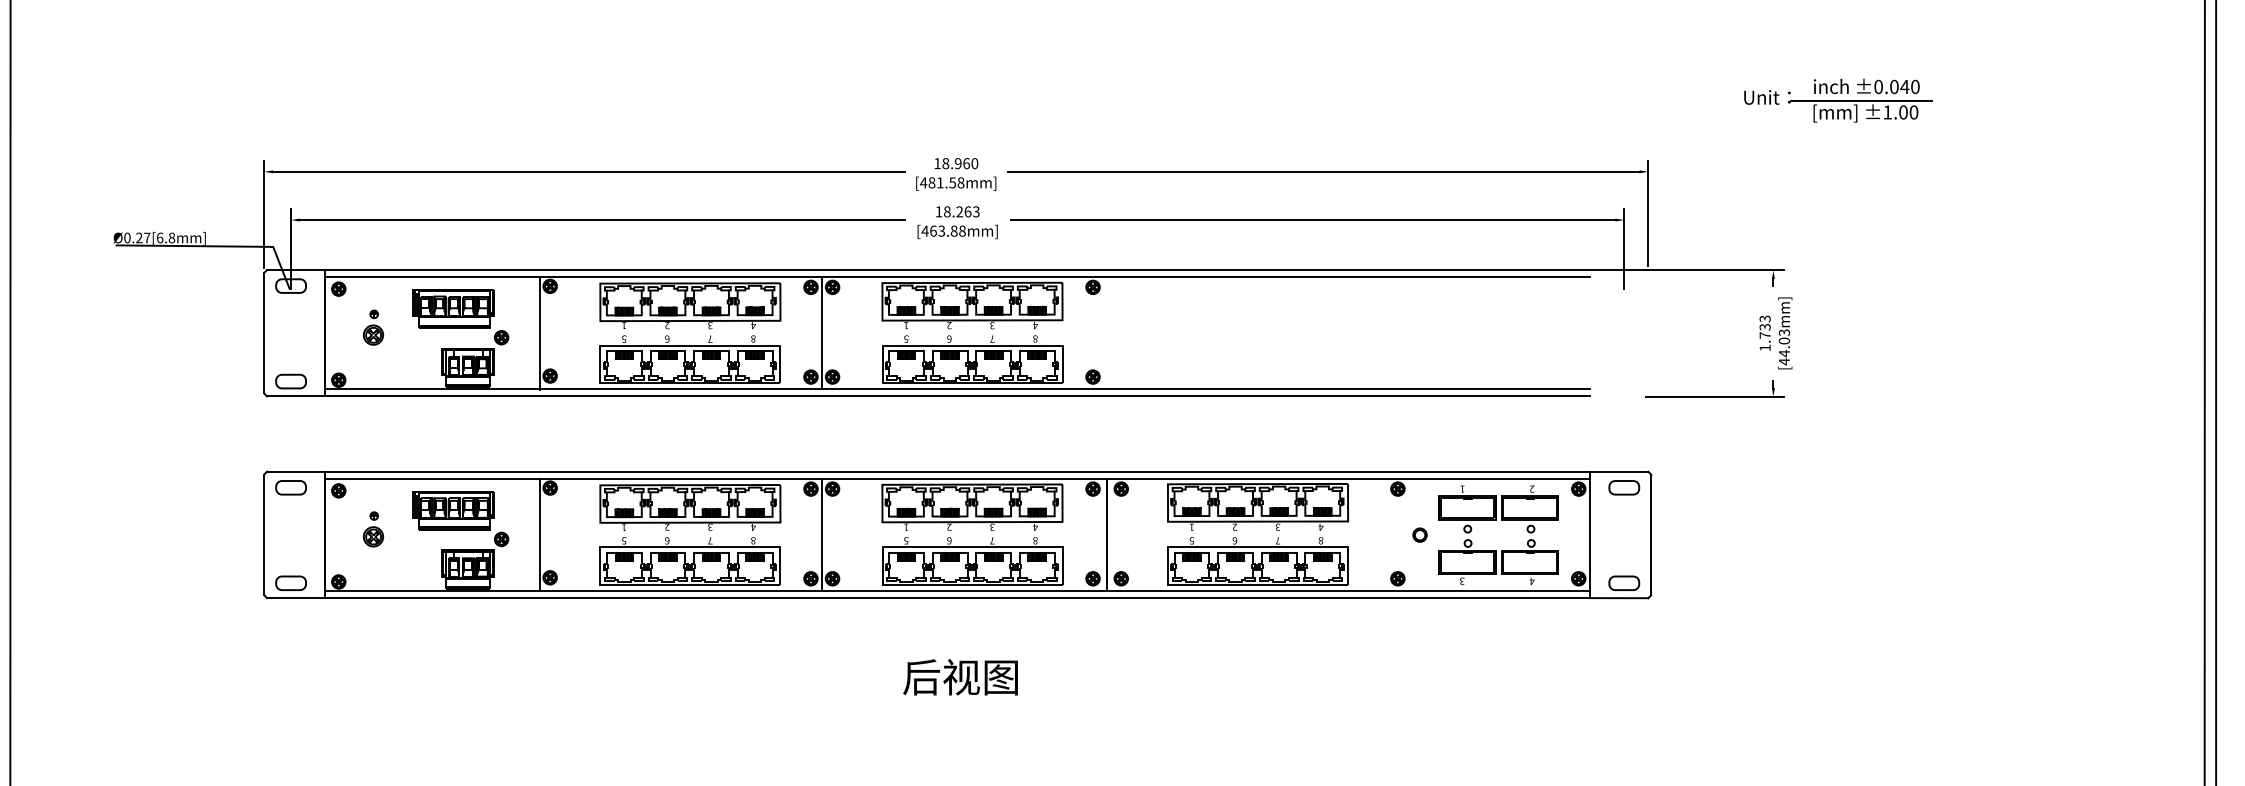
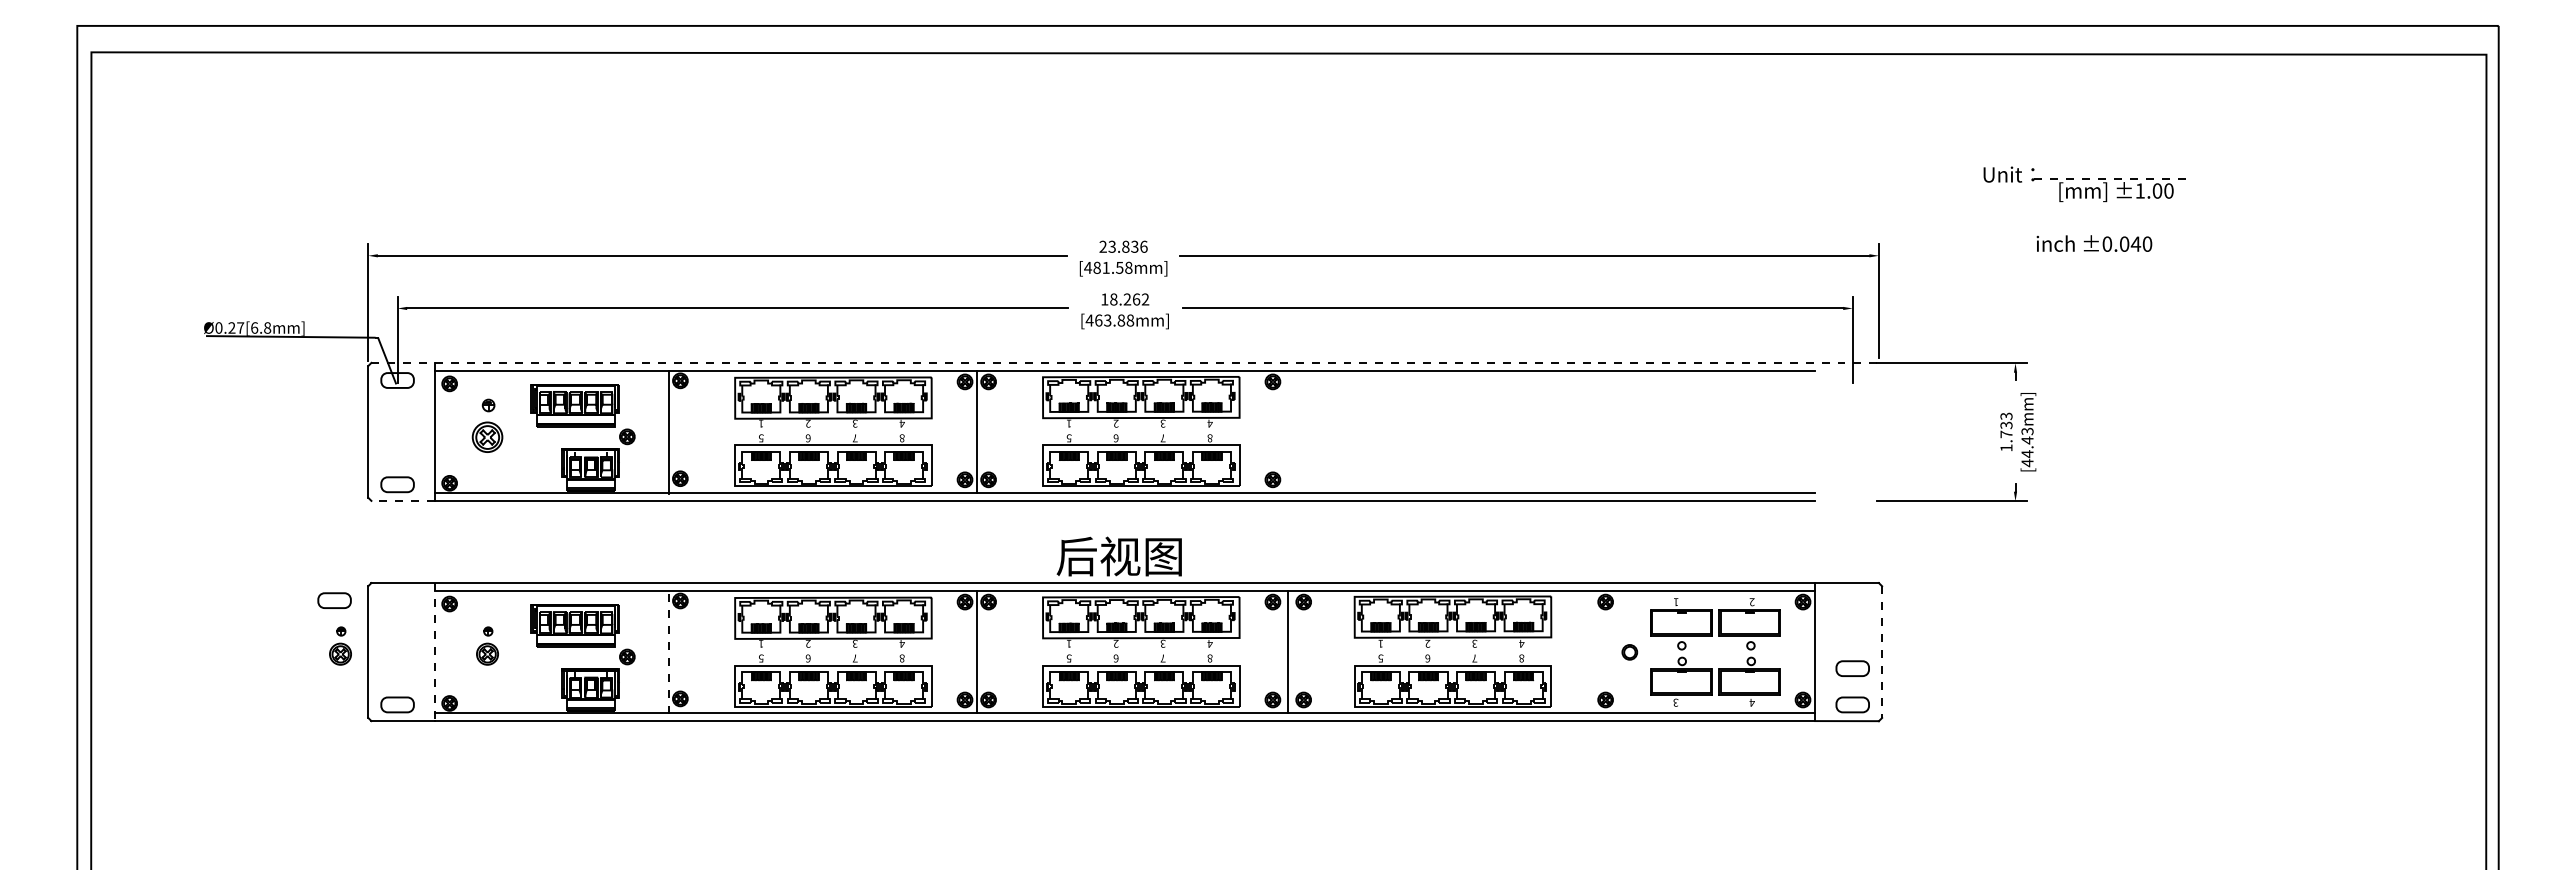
text: (1866, 86) -> (2094, 243), moved
line: (1862, 101) -> (2112, 178), solid -> dashed
text: (956, 163) -> (1123, 246), 18.960 -> 23.836
text: (976, 211) -> (1145, 299), 18.263 -> 18.262
line: (957, 269) -> (1125, 362), solid -> dashed
part: (373, 327) -> (487, 425), size x1.4
text: (1784, 341) -> (2027, 440), [44.03mm] -> [44.43mm]
line: (296, 396) -> (403, 500), solid -> dashed
part: (290, 487) -> (334, 600), moved
part: (1624, 487) -> (1852, 668), moved
part: (238, 528) -> (340, 645), added
line: (539, 534) -> (668, 651), solid -> dashed
line: (325, 535) -> (435, 652), solid -> dashed
line: (1651, 535) -> (1882, 652), solid -> dashed
text: (959, 677) -> (1118, 556), moved

